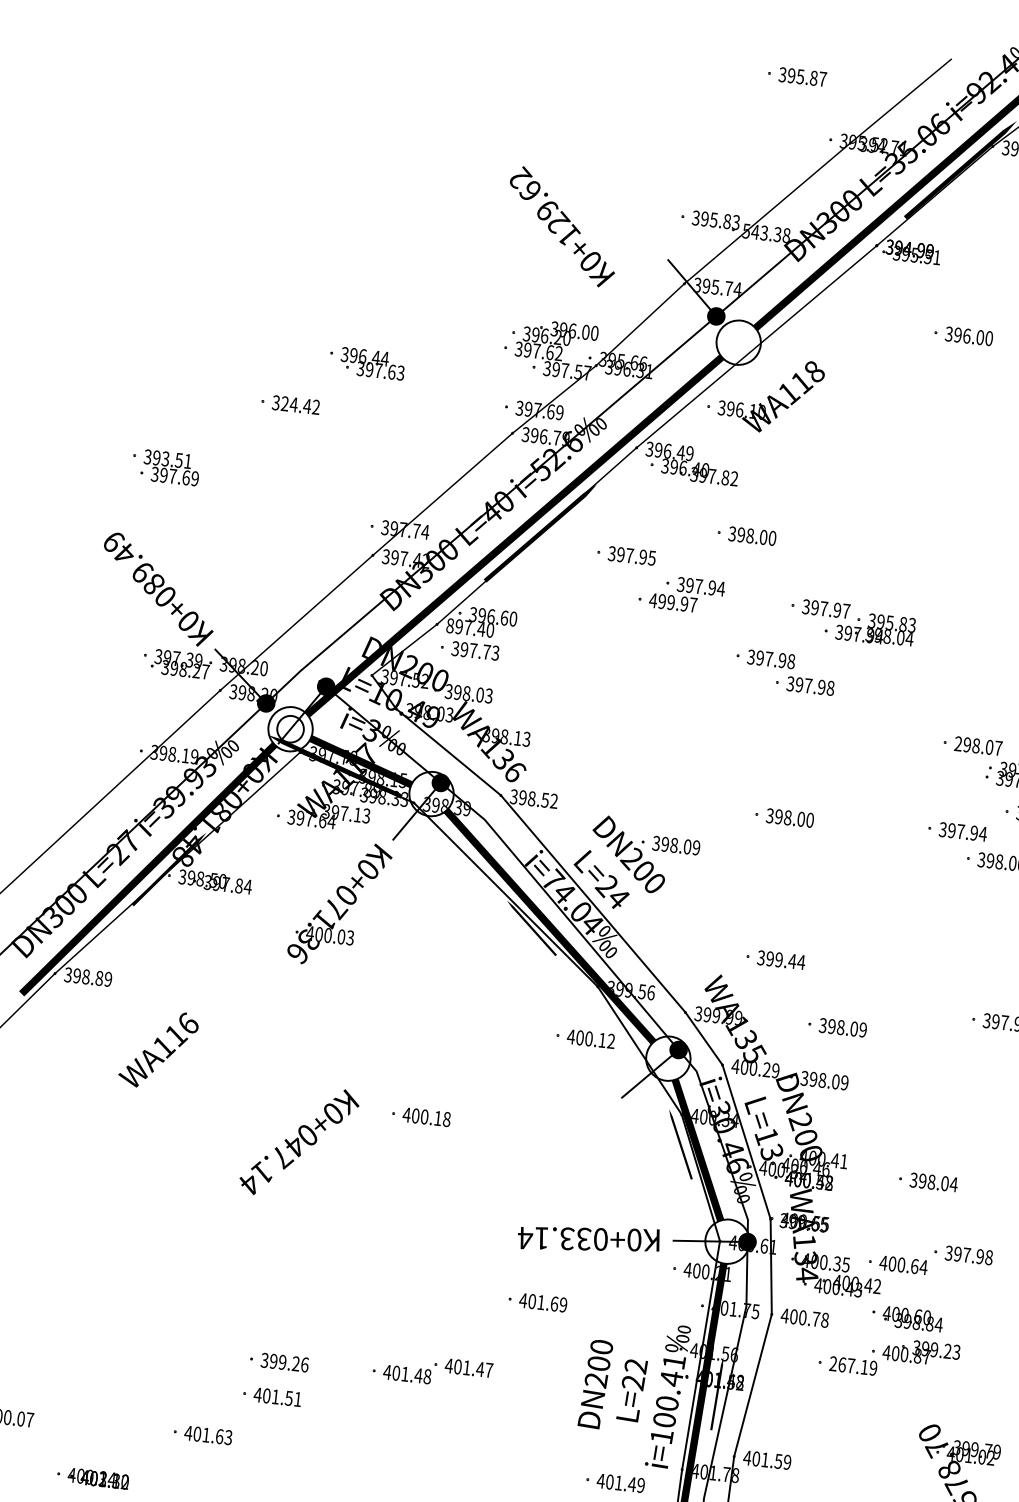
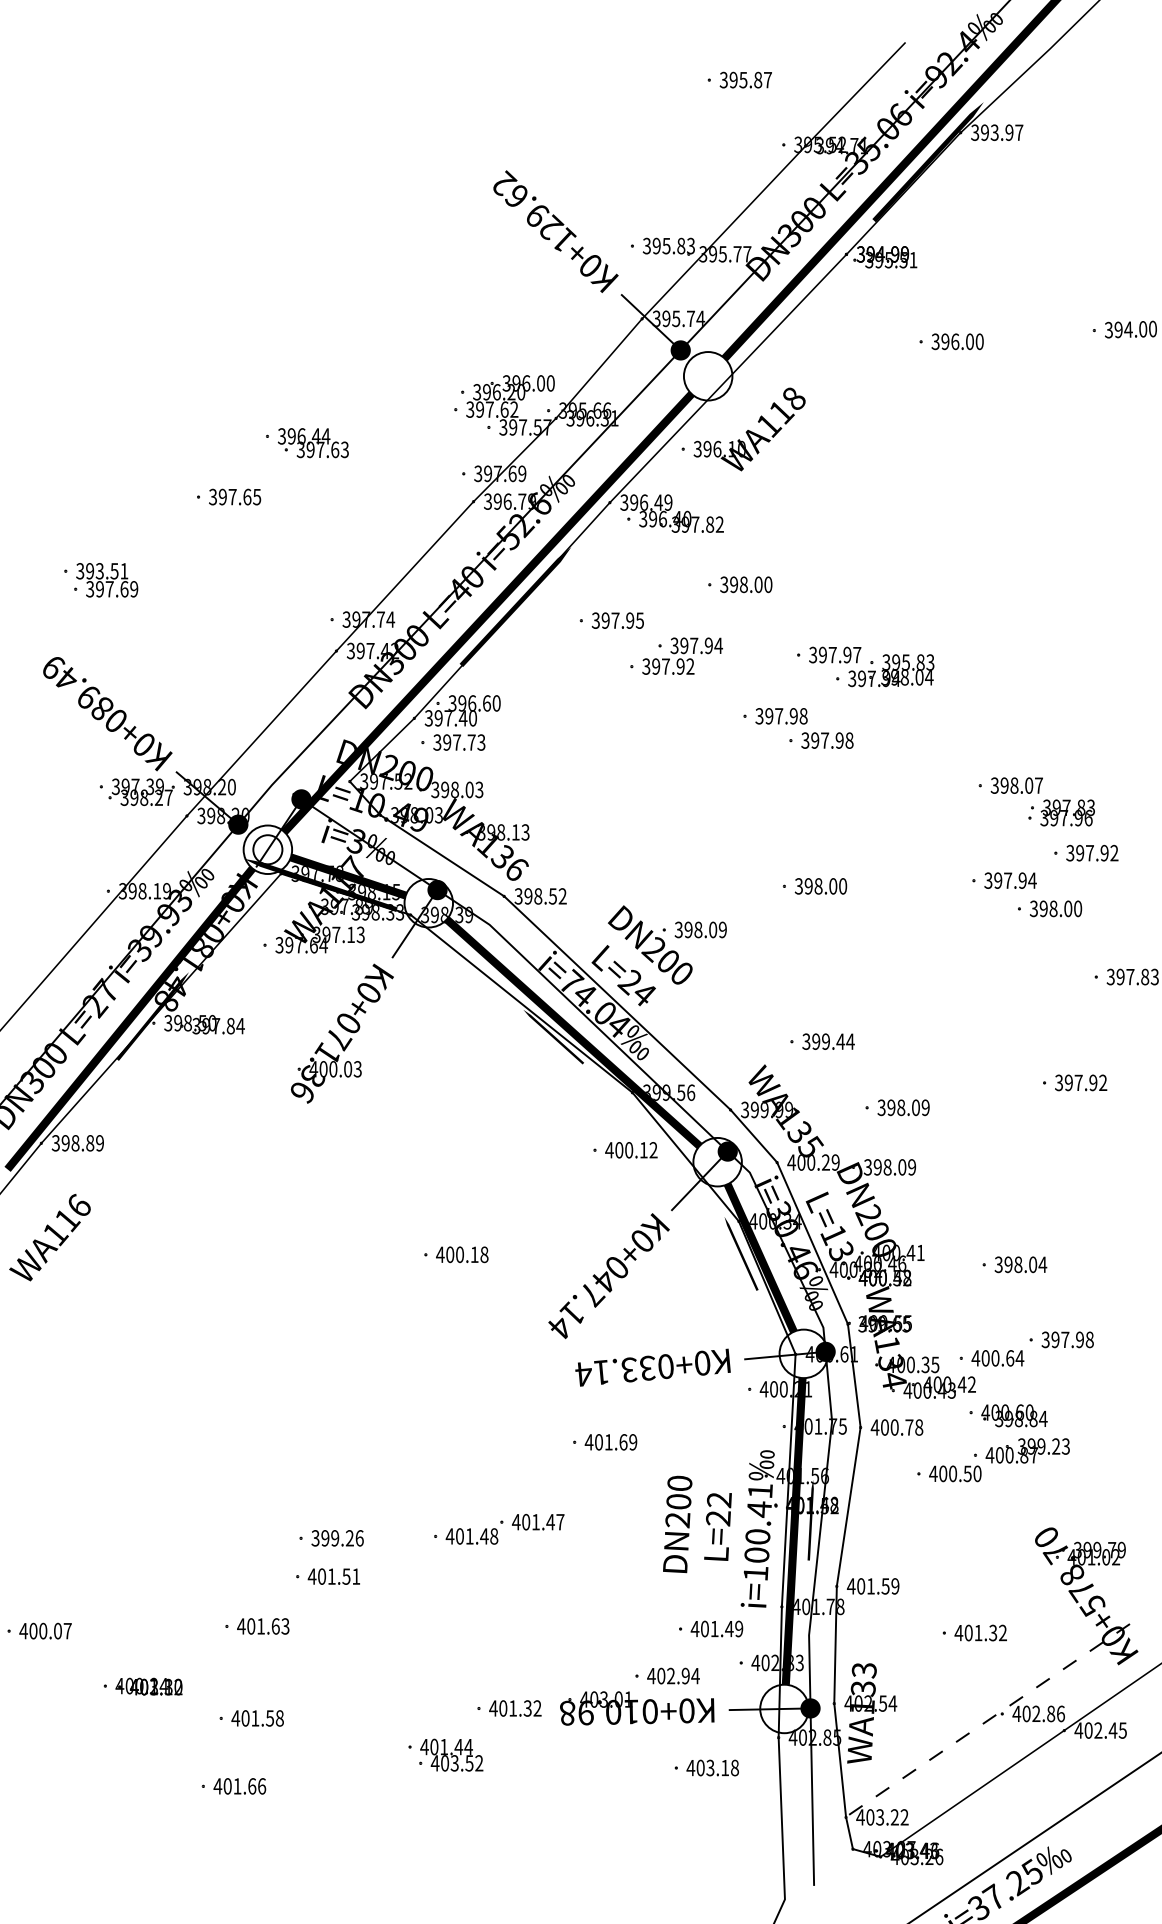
text: (562, 226) -> (555, 231), moved
text: (766, 233) -> (725, 254), 543.38 -> 395.77
text: (300, 405) -> (239, 496), 324.42 -> 397.65
text: (672, 602) -> (667, 666), 499.97 -> 397.92
text: (449, 625) -> (428, 718), 897.40 -> 397.40
text: (958, 743) -> (994, 785), 298.07 -> 398.07
text: (158, 1049) -> (49, 1237), moved
text: (298, 1142) -> (608, 1276), moved
text: (853, 1365) -> (955, 1473), 267.19 -> 400.50

